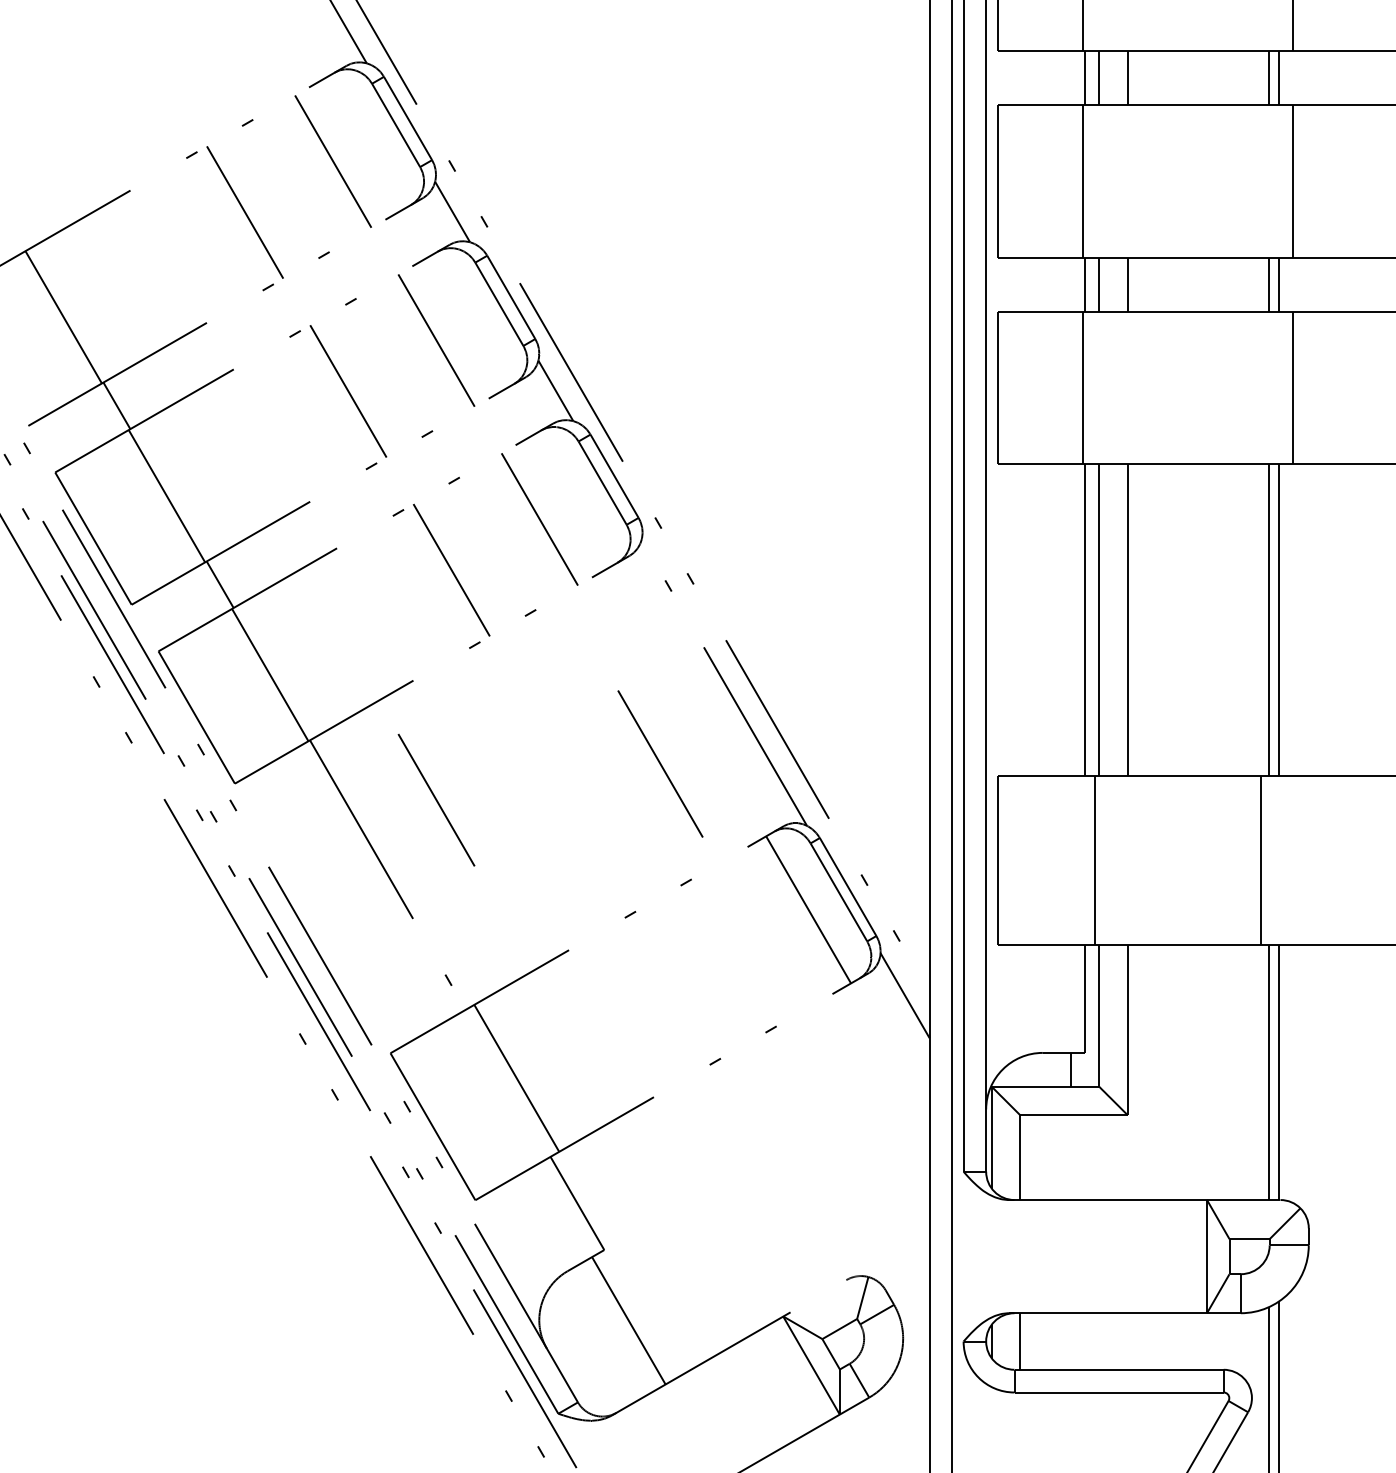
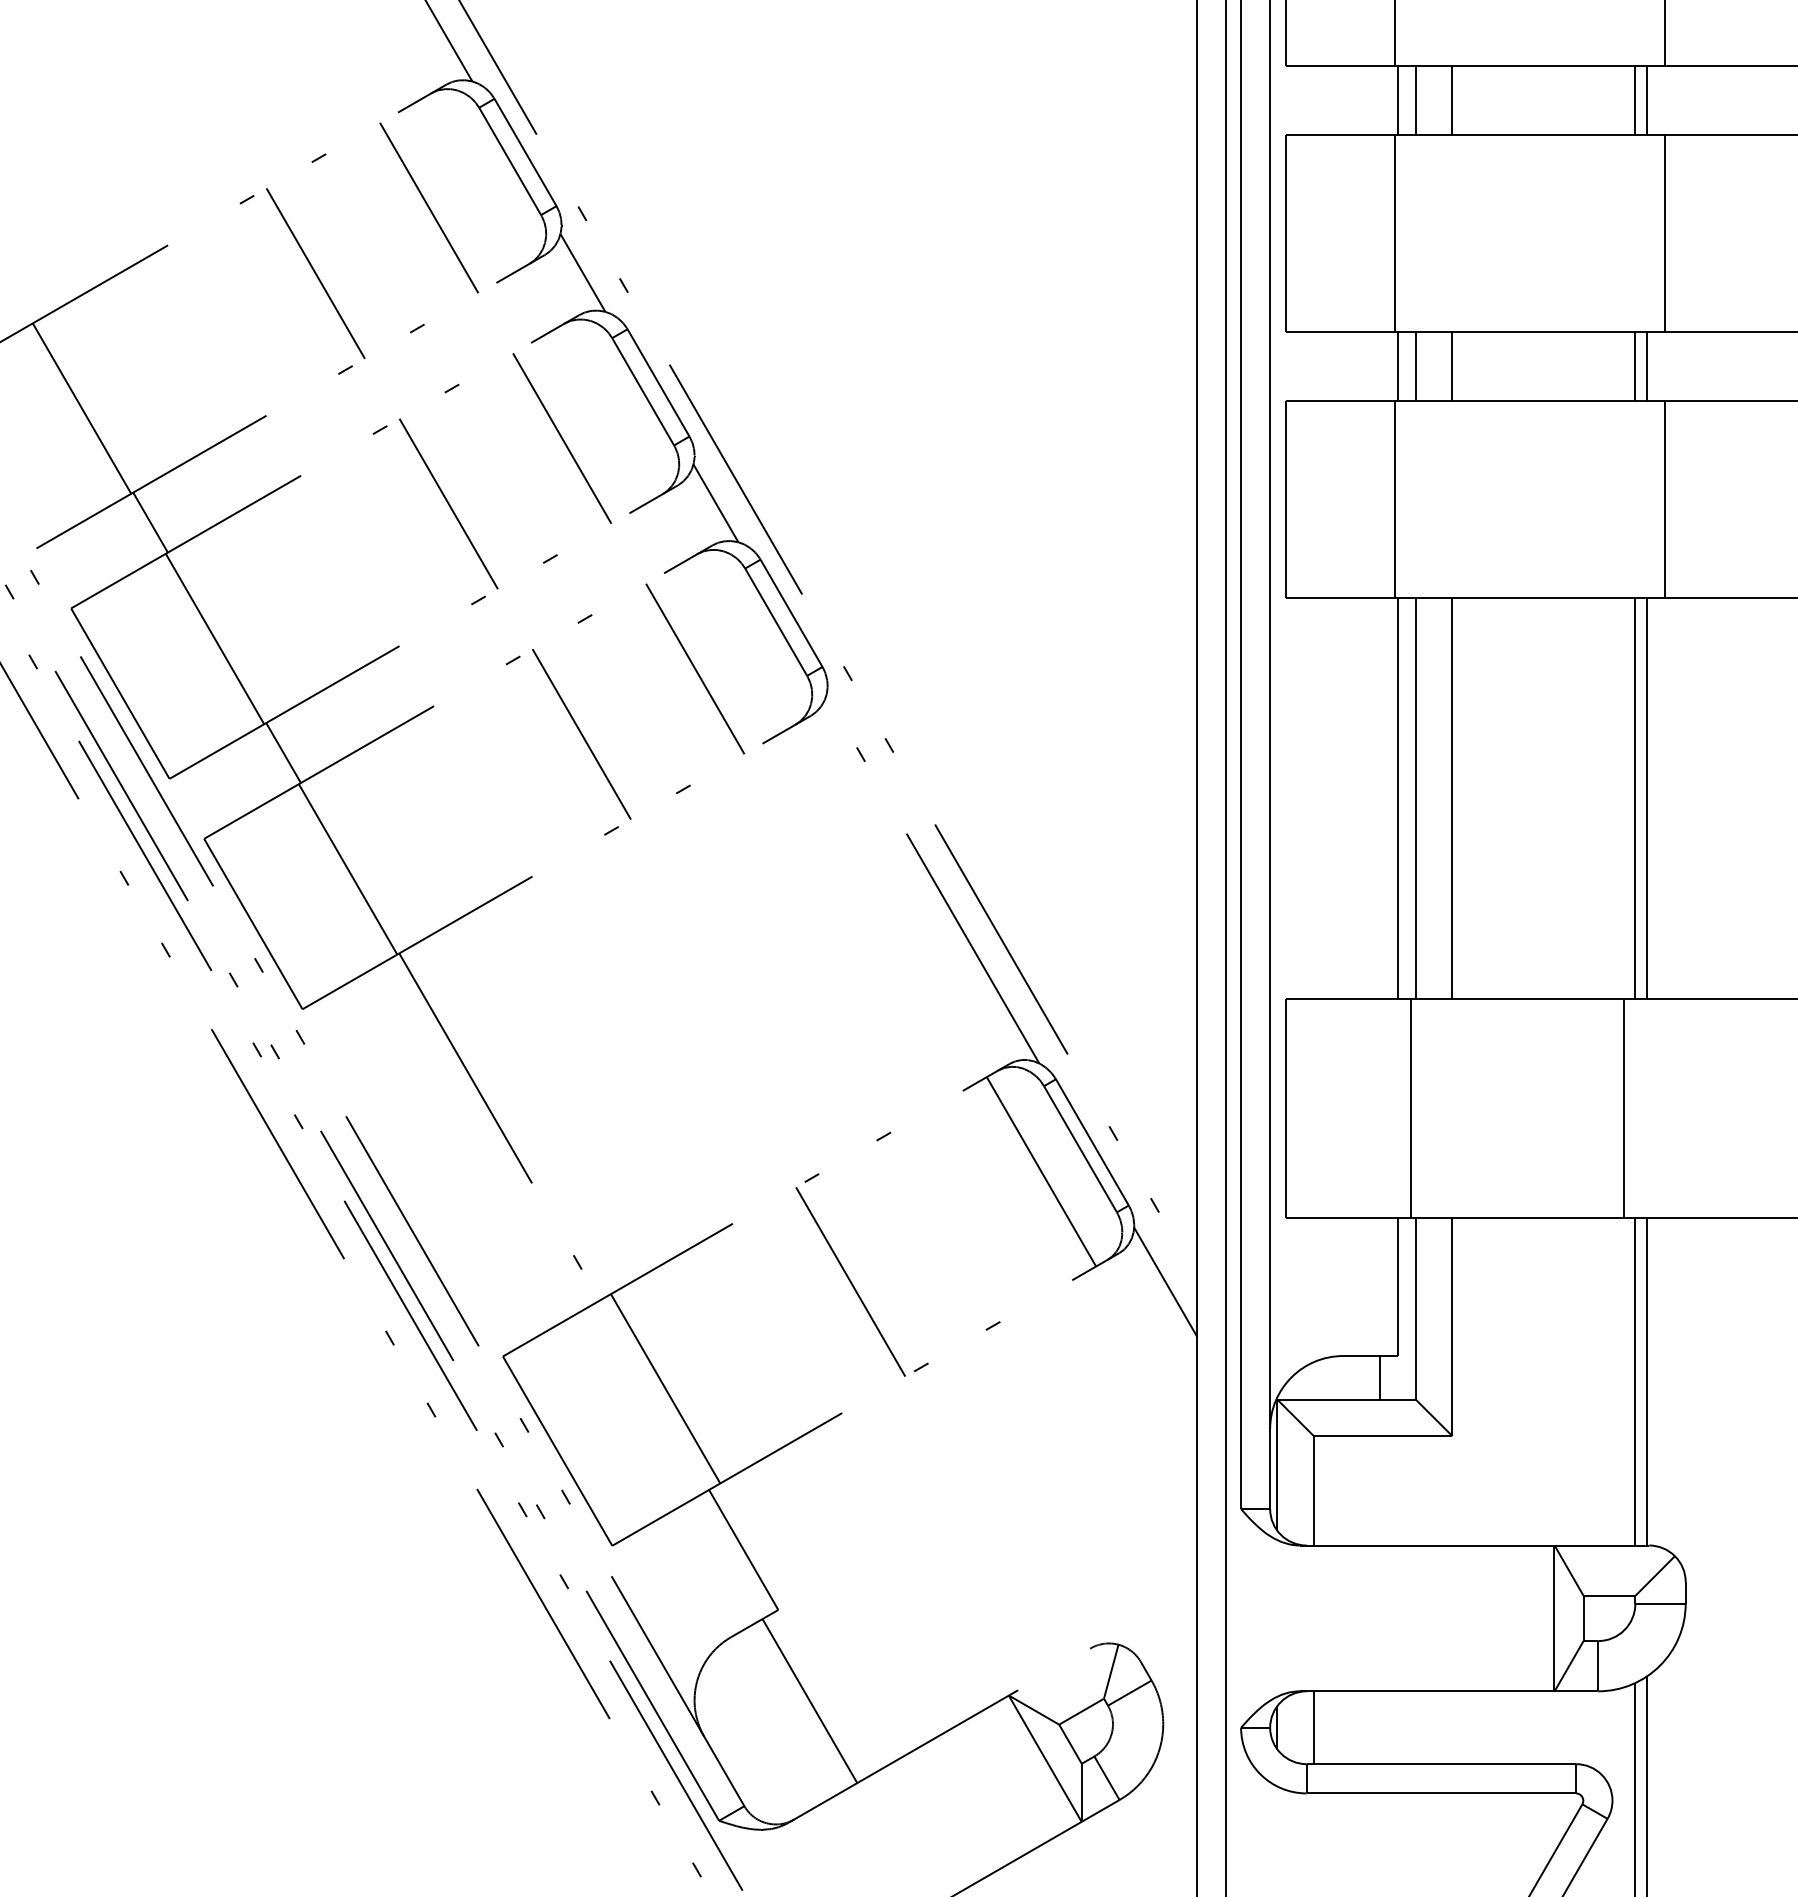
line: (660, 763) -> (850, 1281), moved
line: (435, 800) -> (561, 1030), removed

